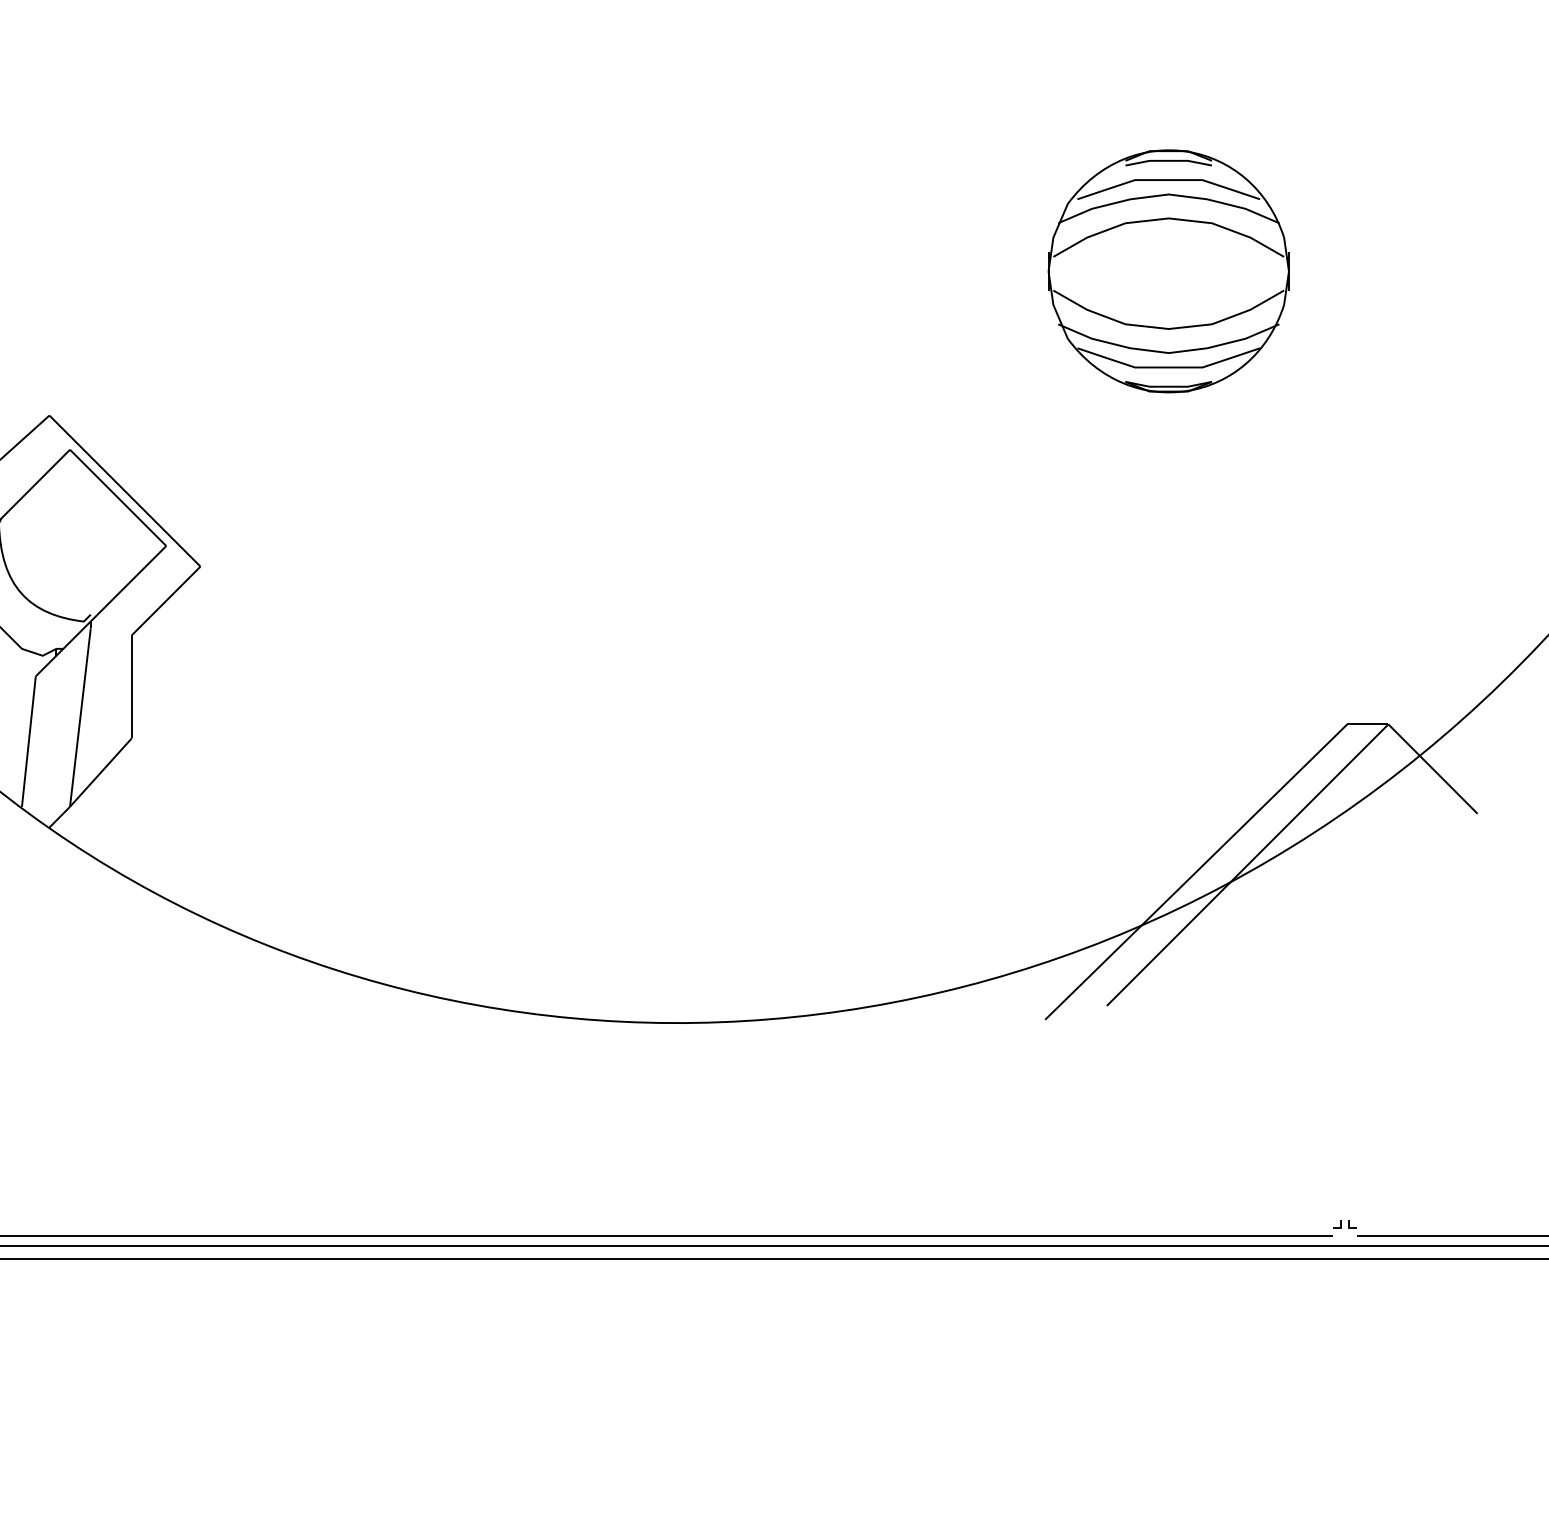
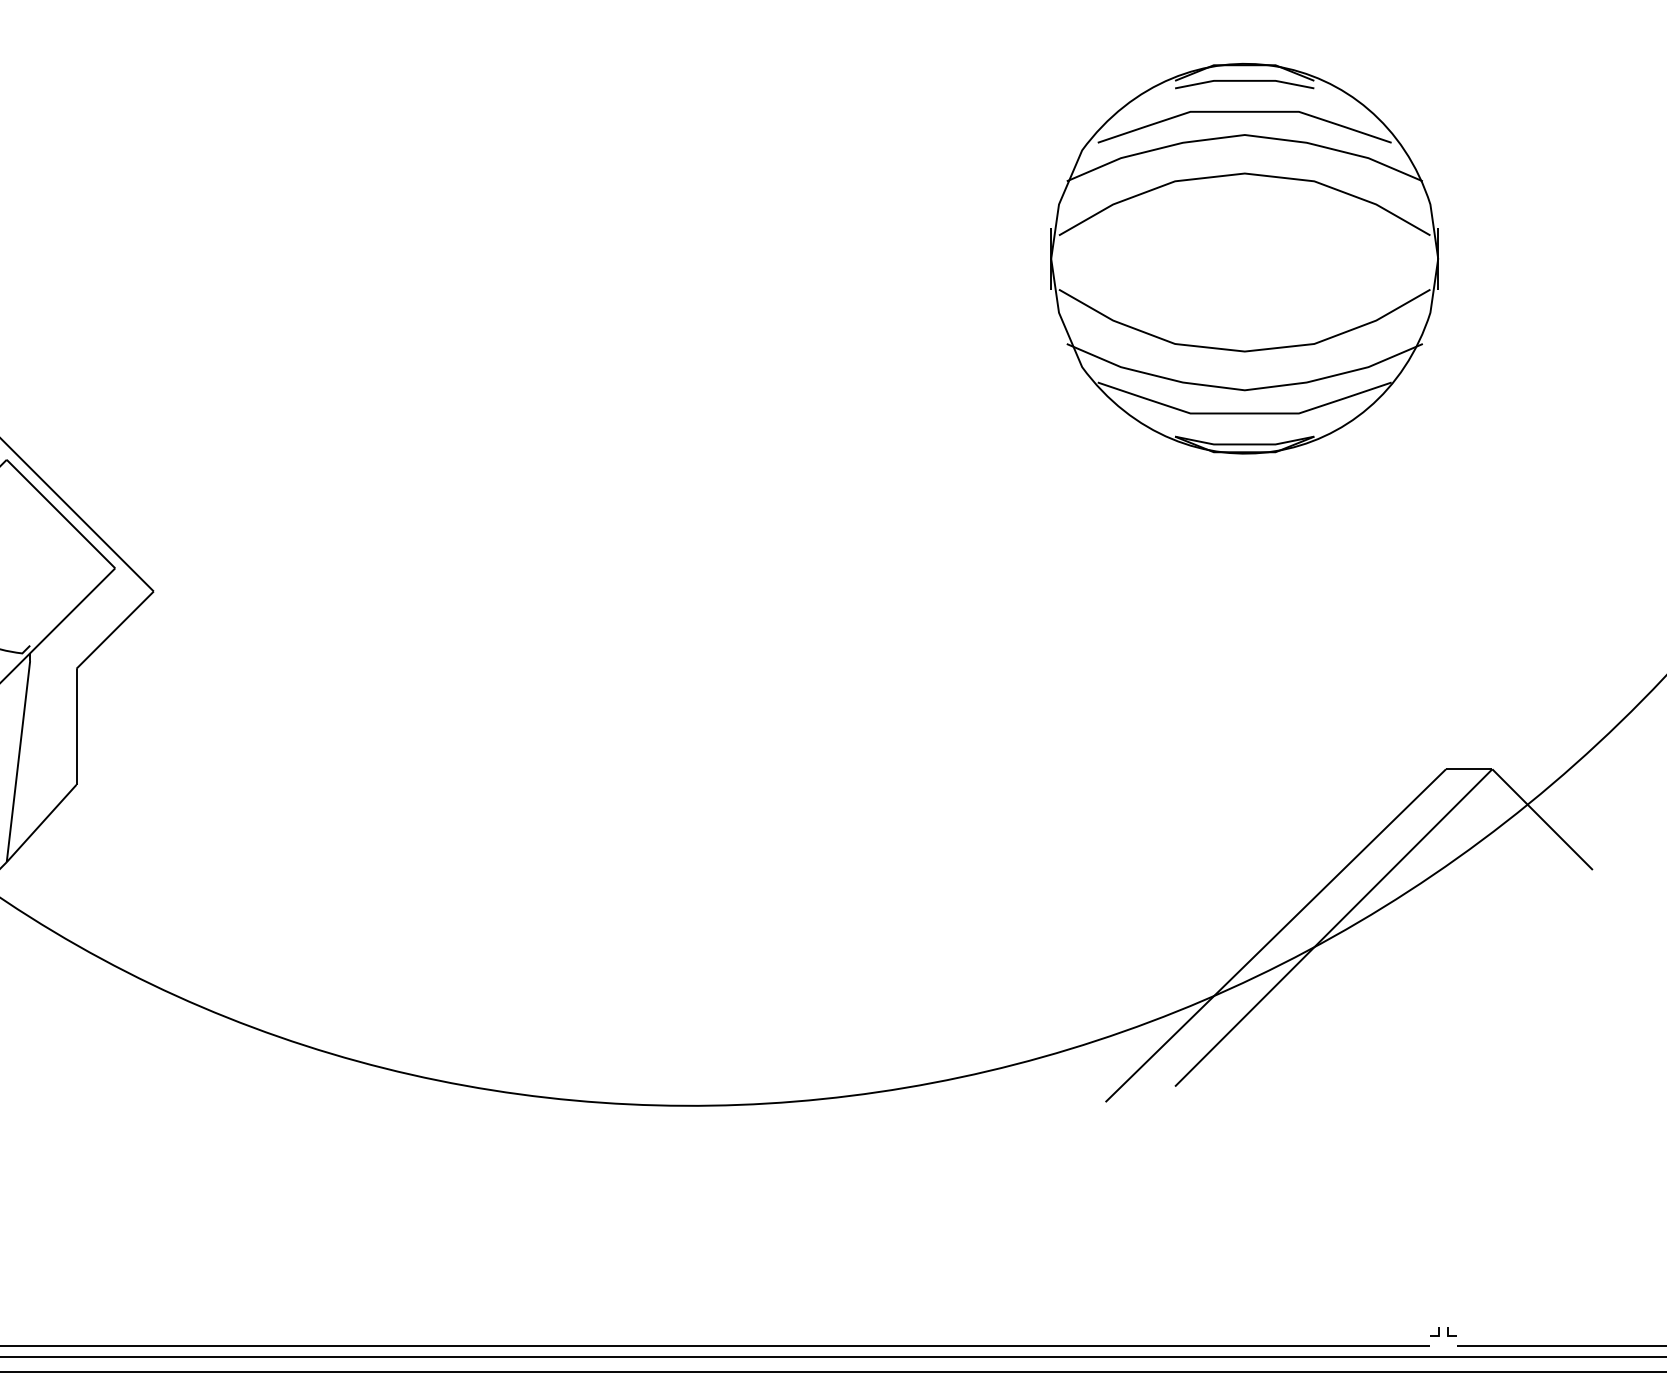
part: (1168, 271) -> (1244, 258), size x1.43

